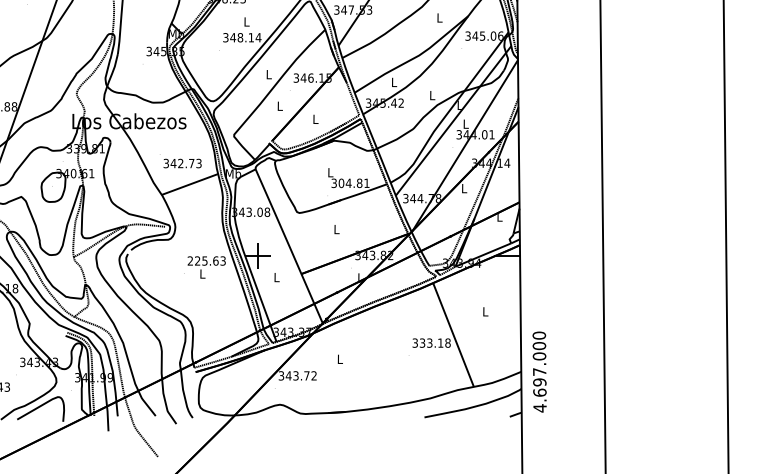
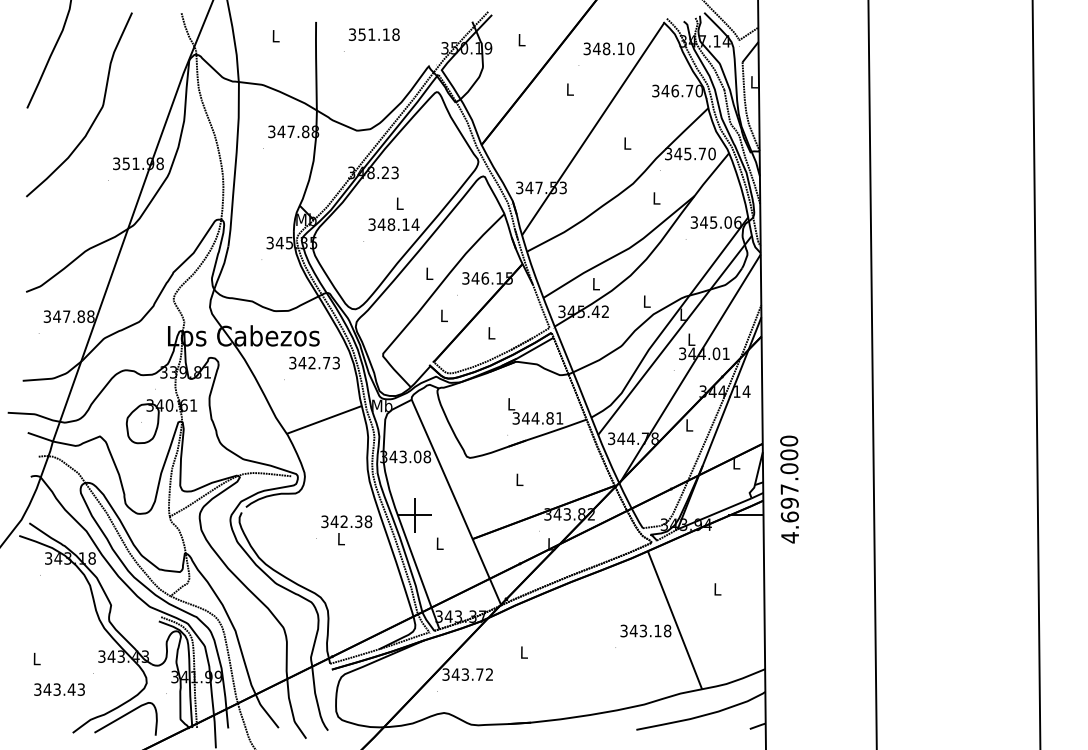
text: (182, 163) -> (314, 362), moved
text: (341, 183) -> (525, 418), 304.81 -> 344.81
text: (206, 260) -> (346, 521), 225.63 -> 342.38
text: (422, 342) -> (633, 630), 333.18 -> 343.18
text: (539, 372) -> (789, 489), moved

